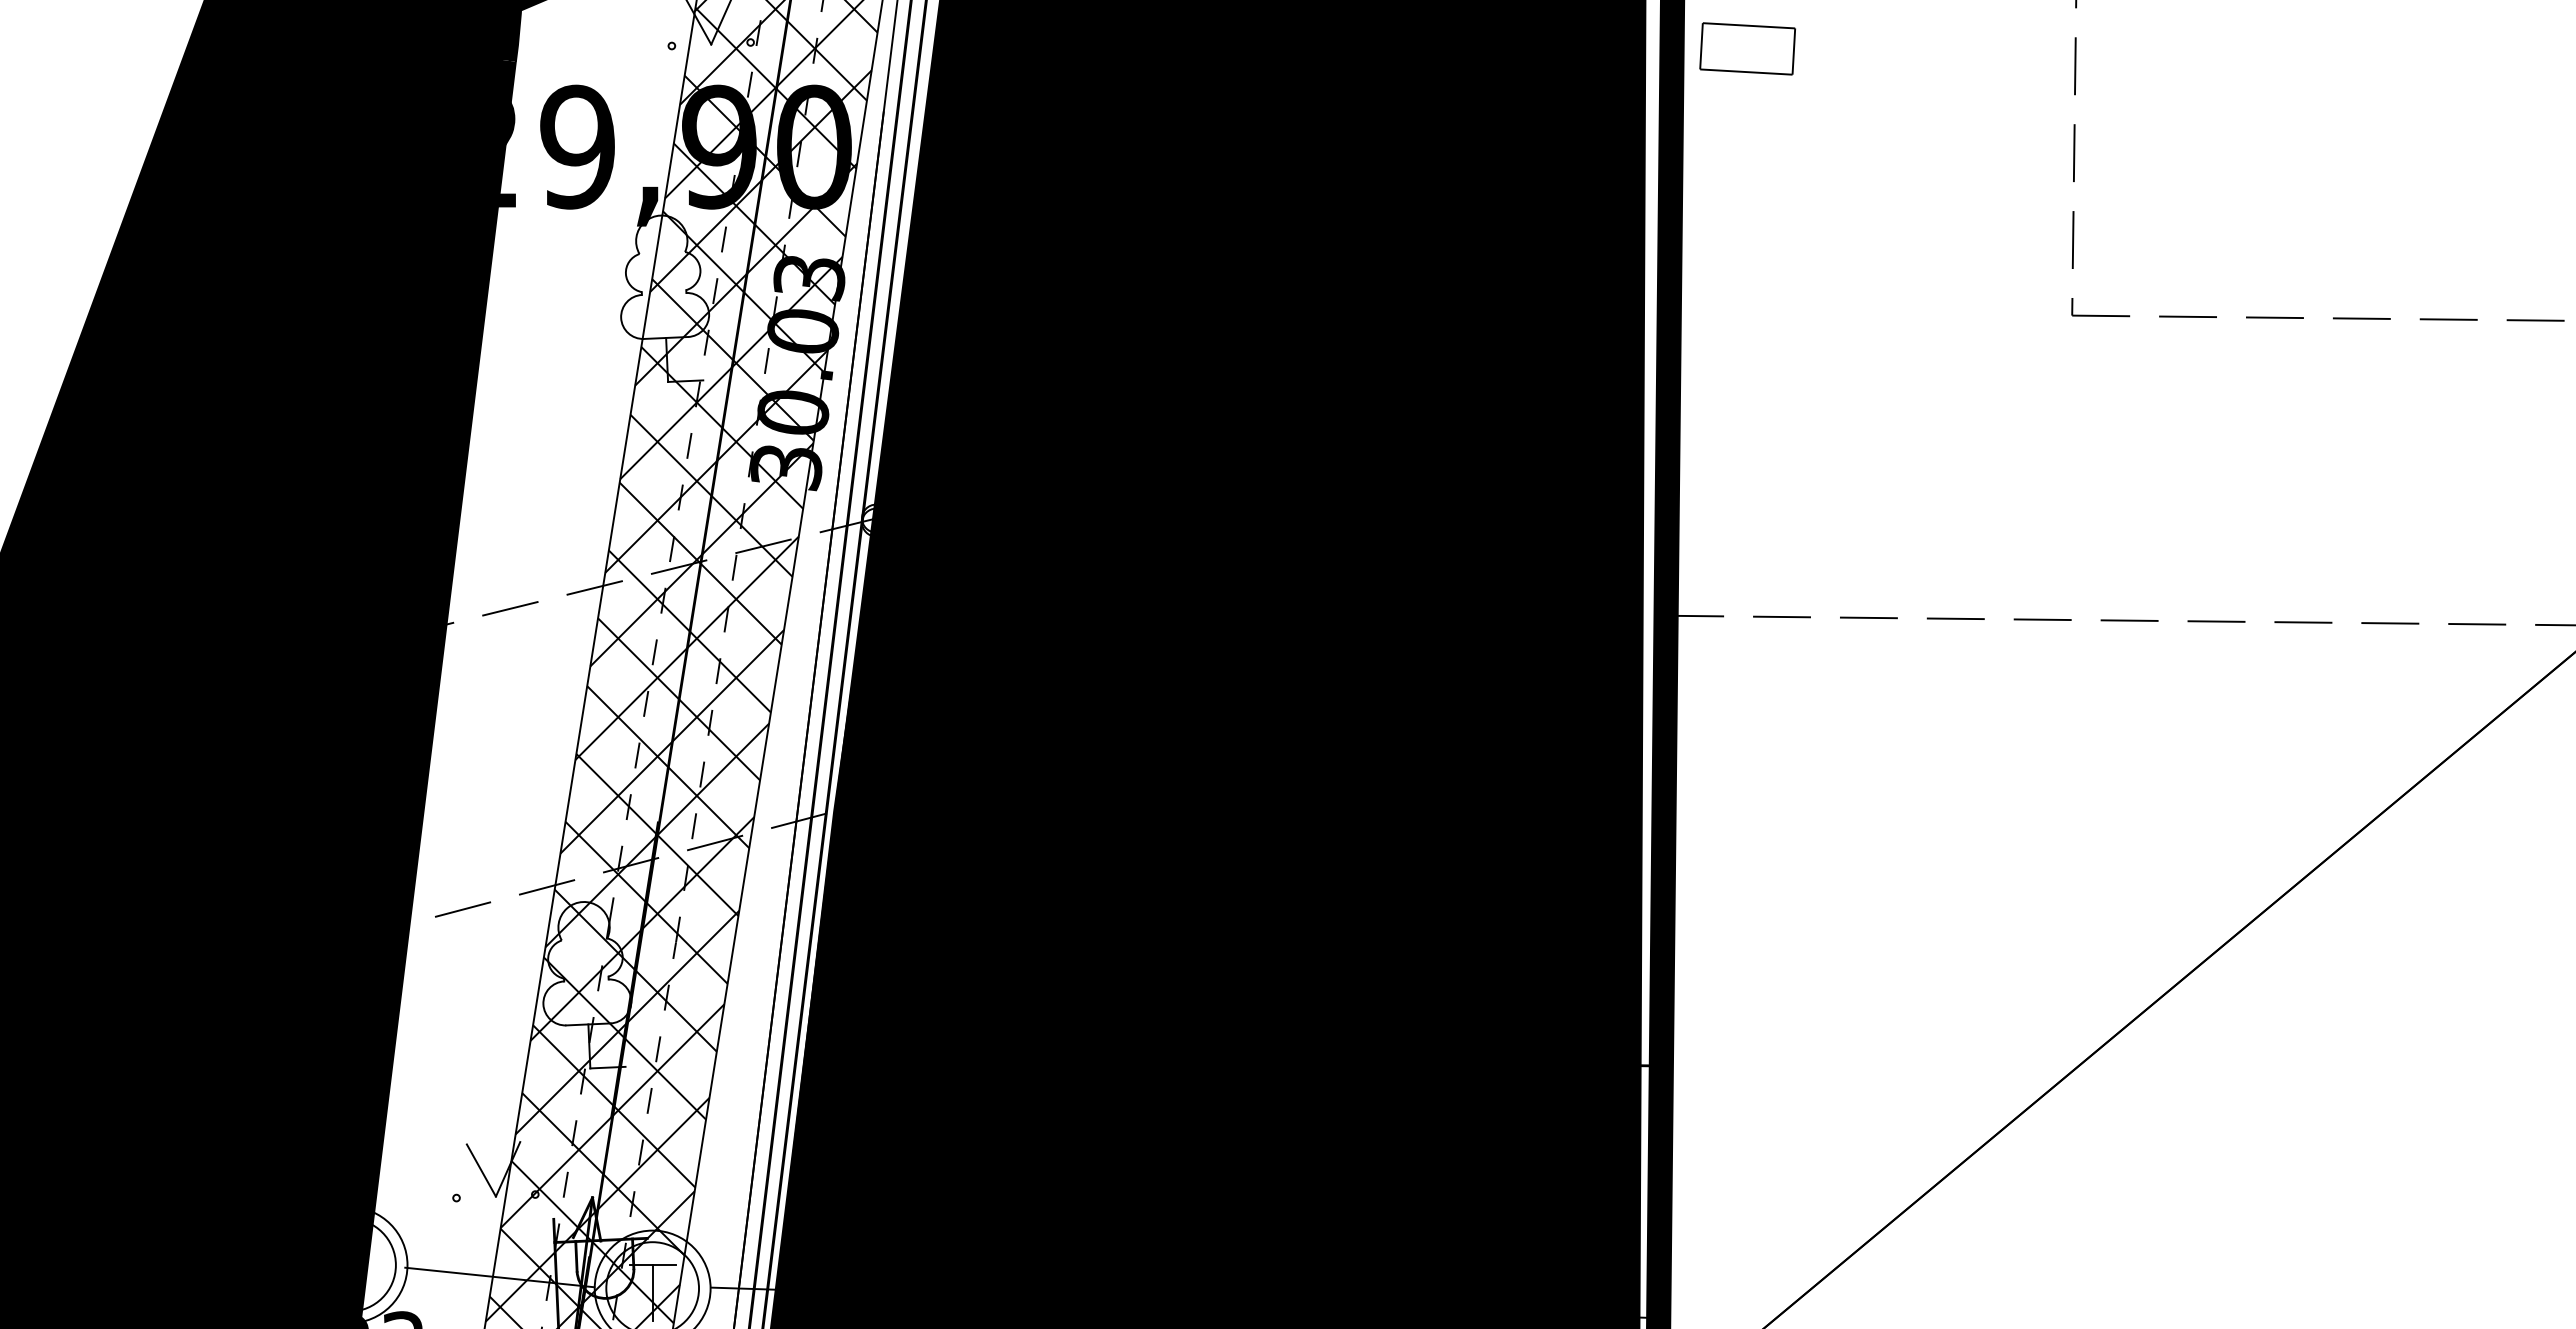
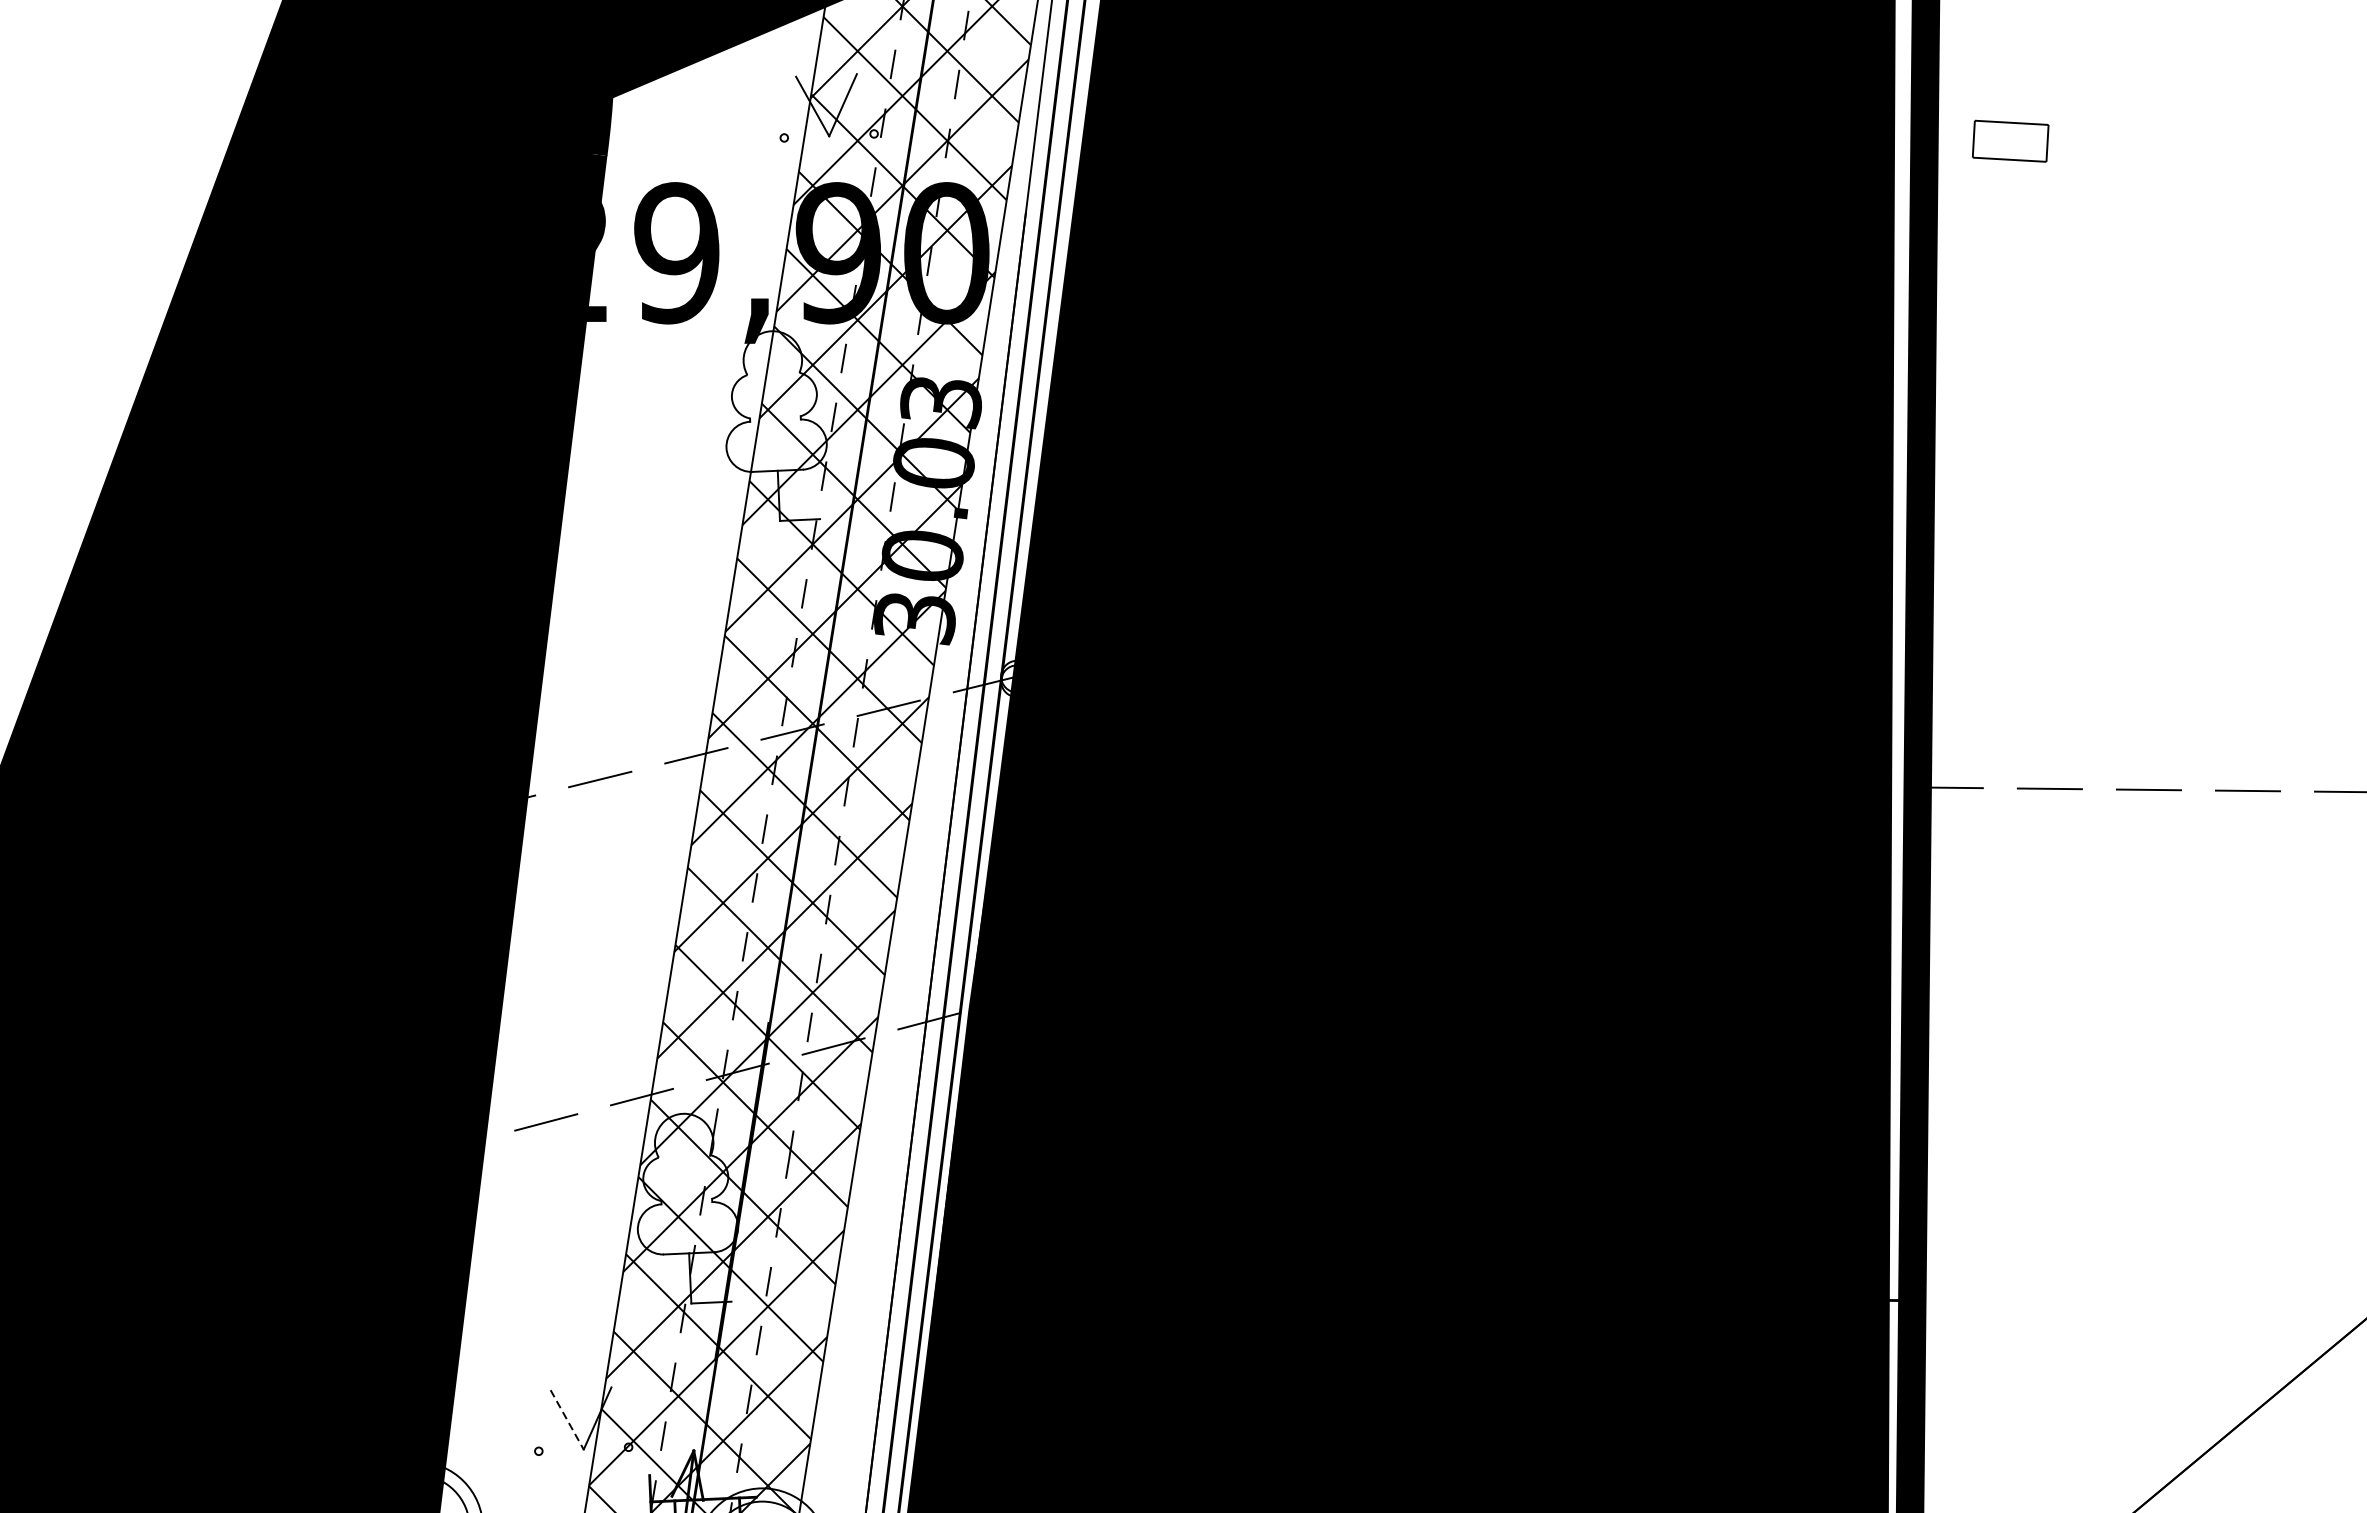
part: (1747, 48) -> (2010, 140), size x0.7
line: (481, 1170) -> (567, 1419), solid -> dashed

